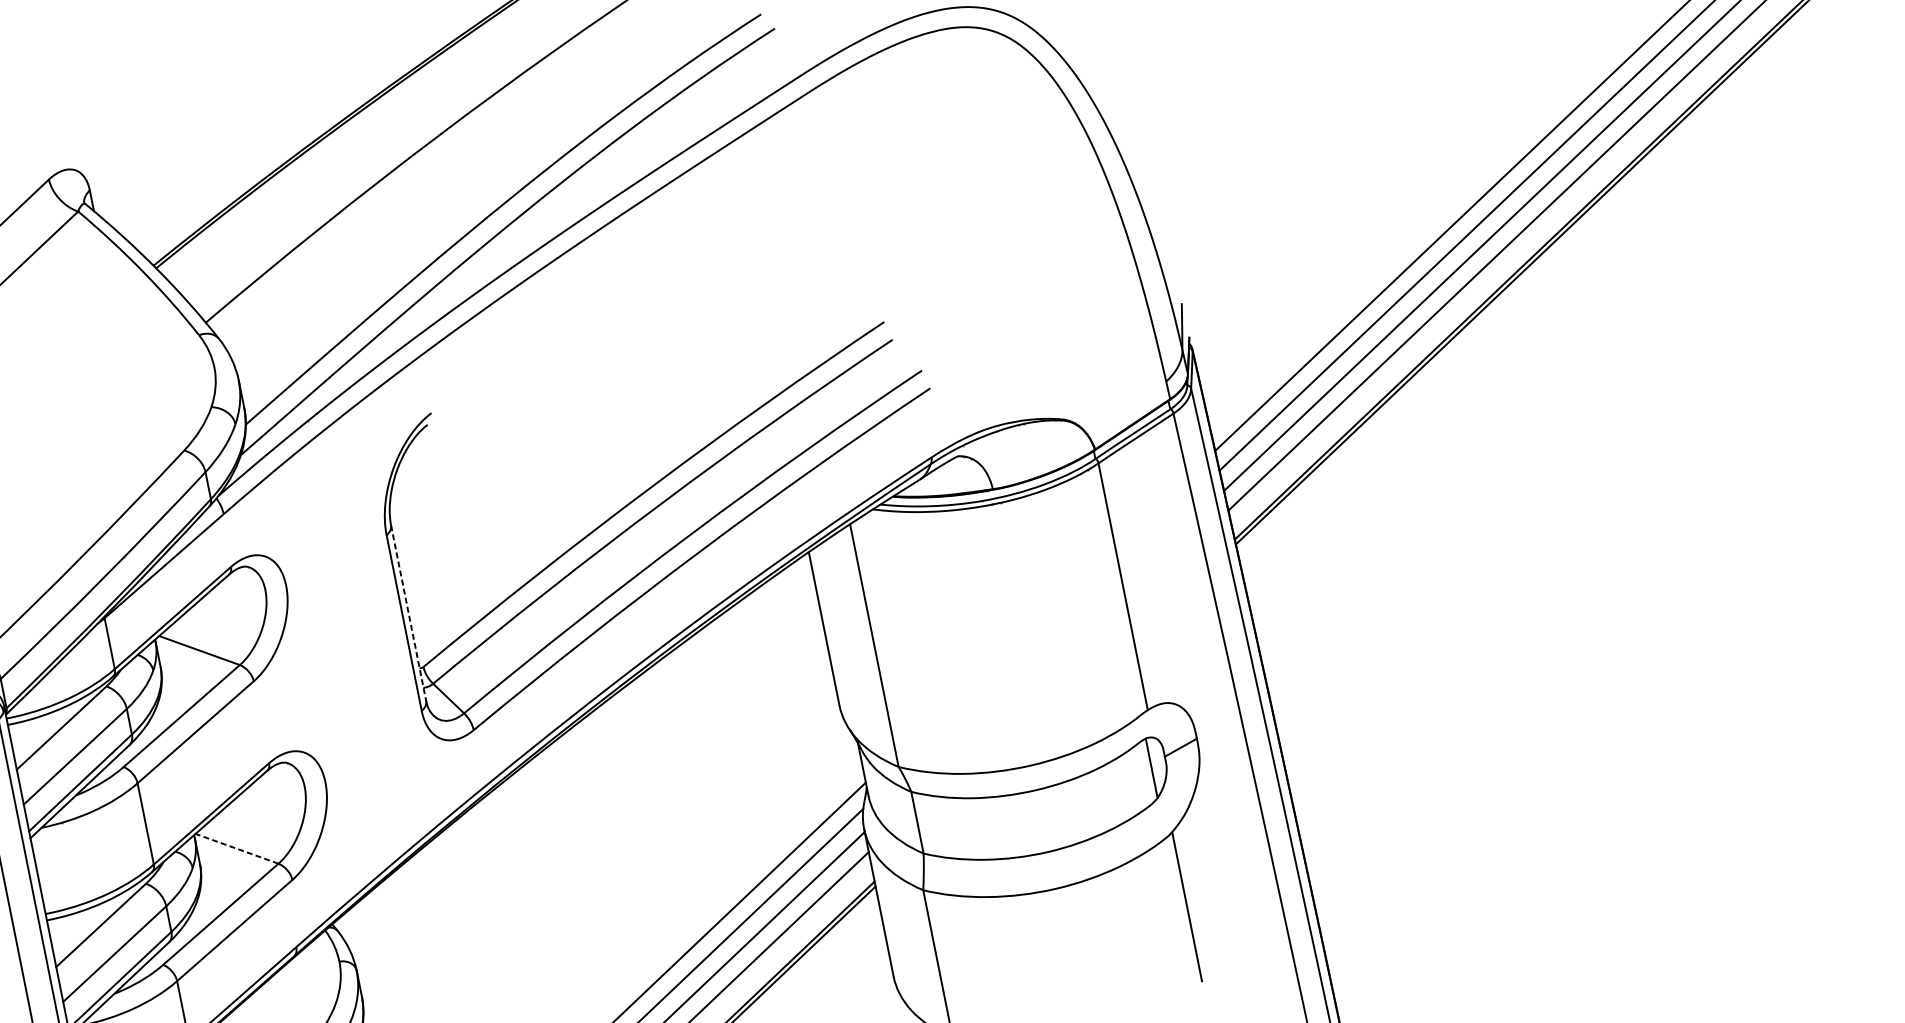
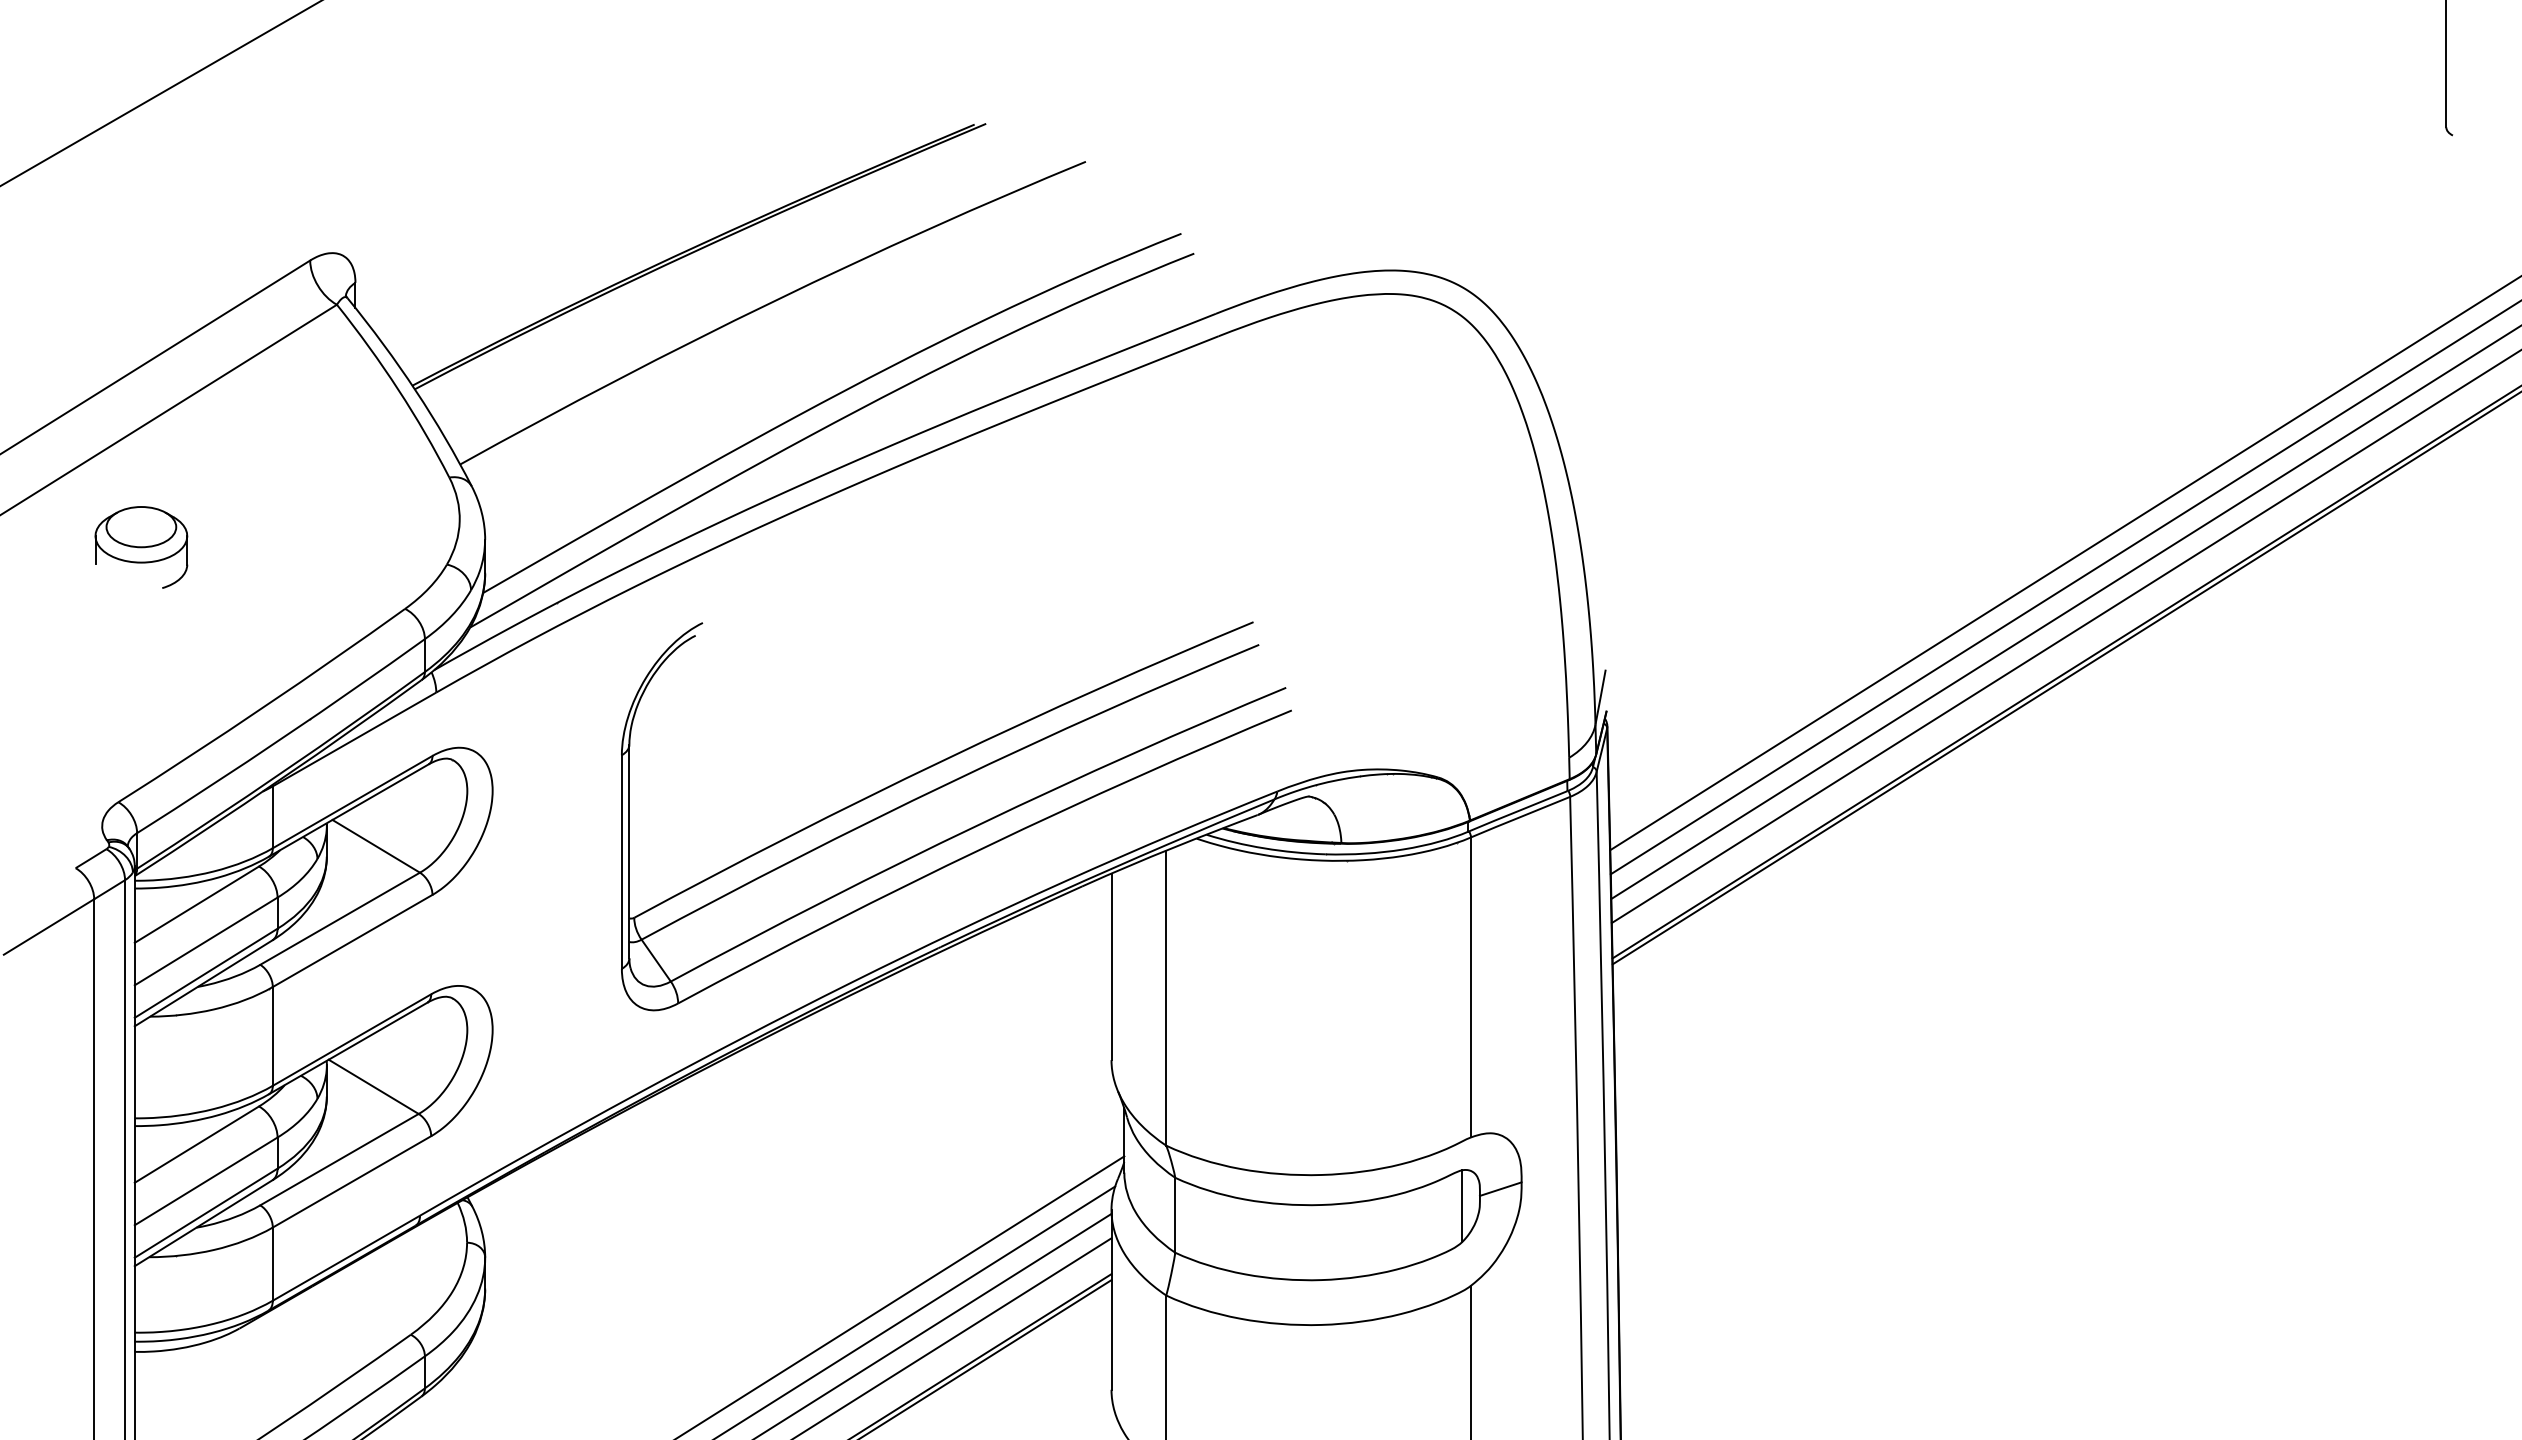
line: (408, 613) -> (629, 851), dashed -> solid
line: (236, 848) -> (373, 1086), dashed -> solid

